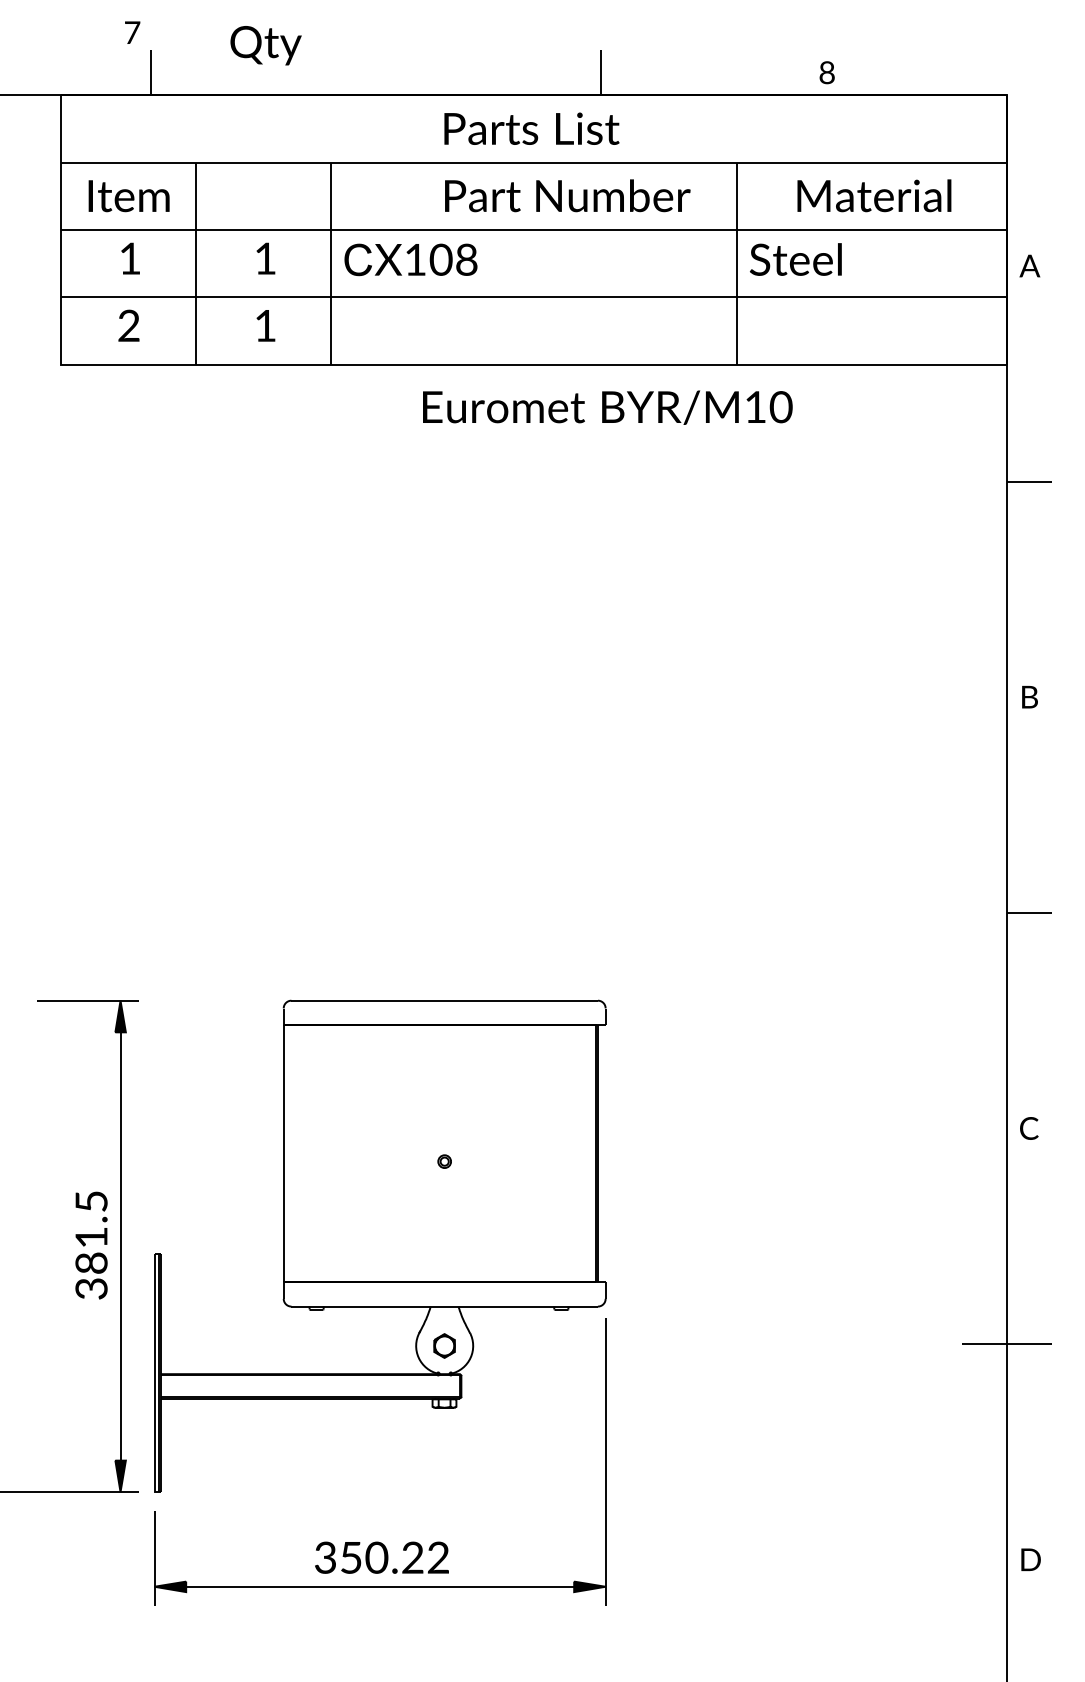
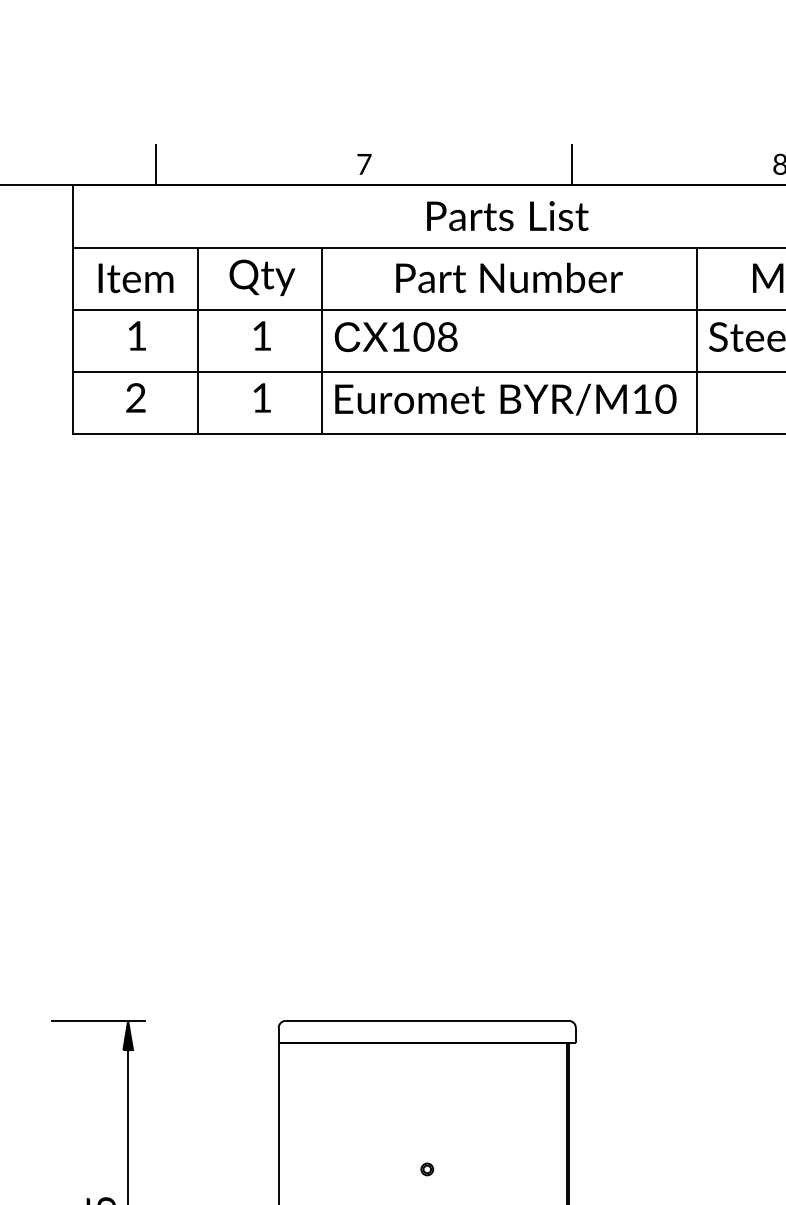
text: (132, 32) -> (364, 164), moved
text: (265, 45) -> (261, 277), moved
text: (567, 195) -> (509, 277), moved
text: (607, 407) -> (505, 399), moved

